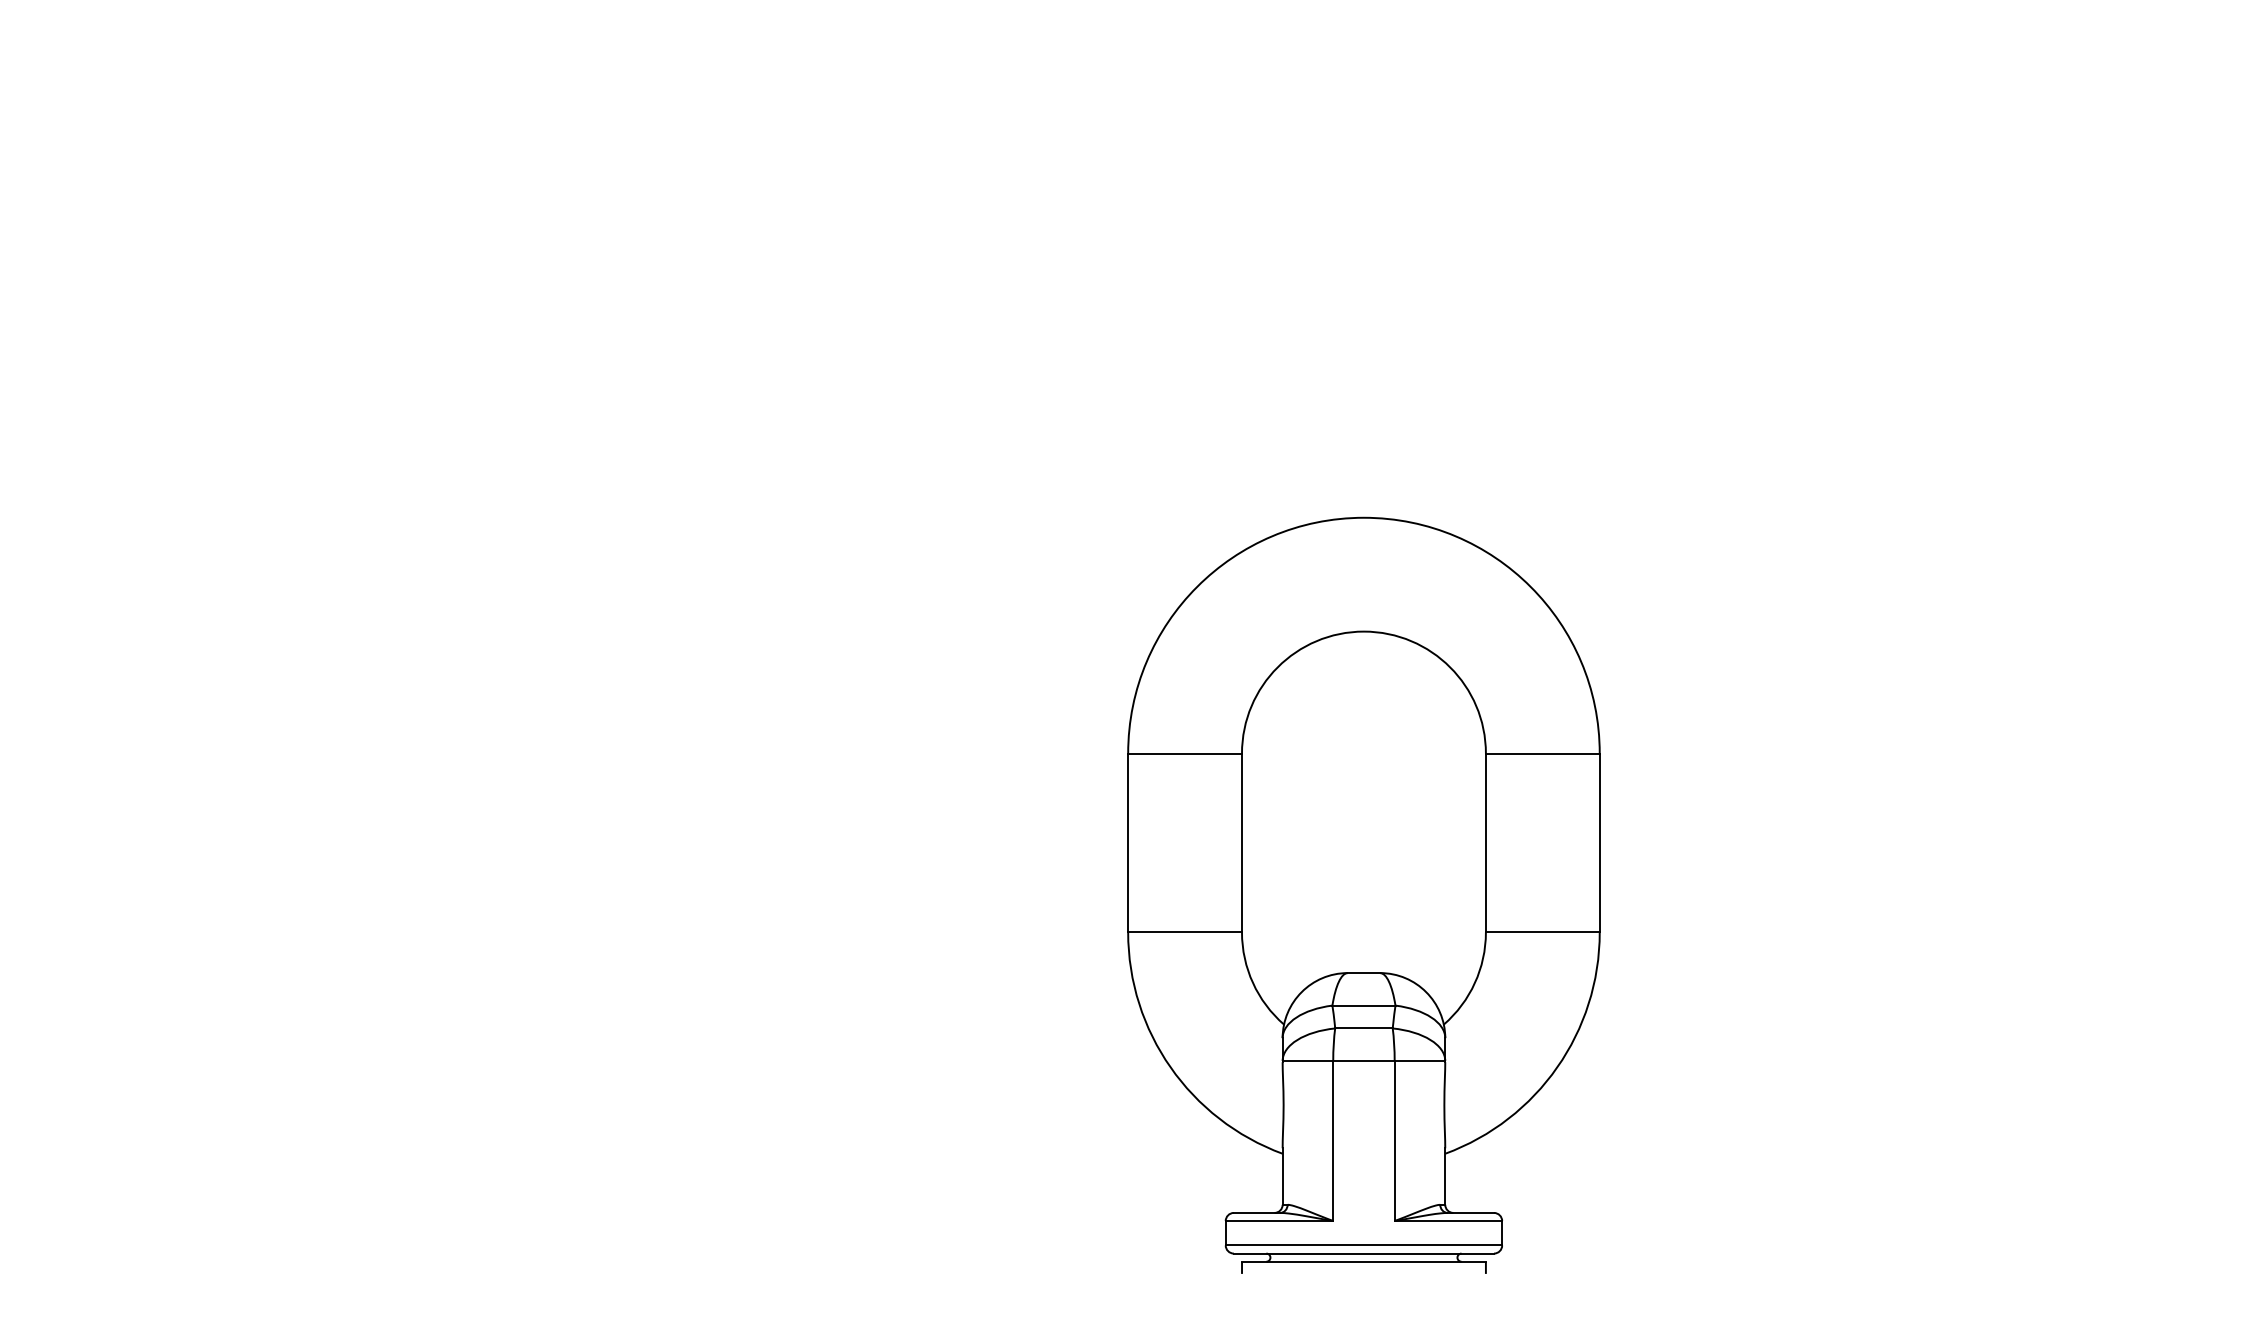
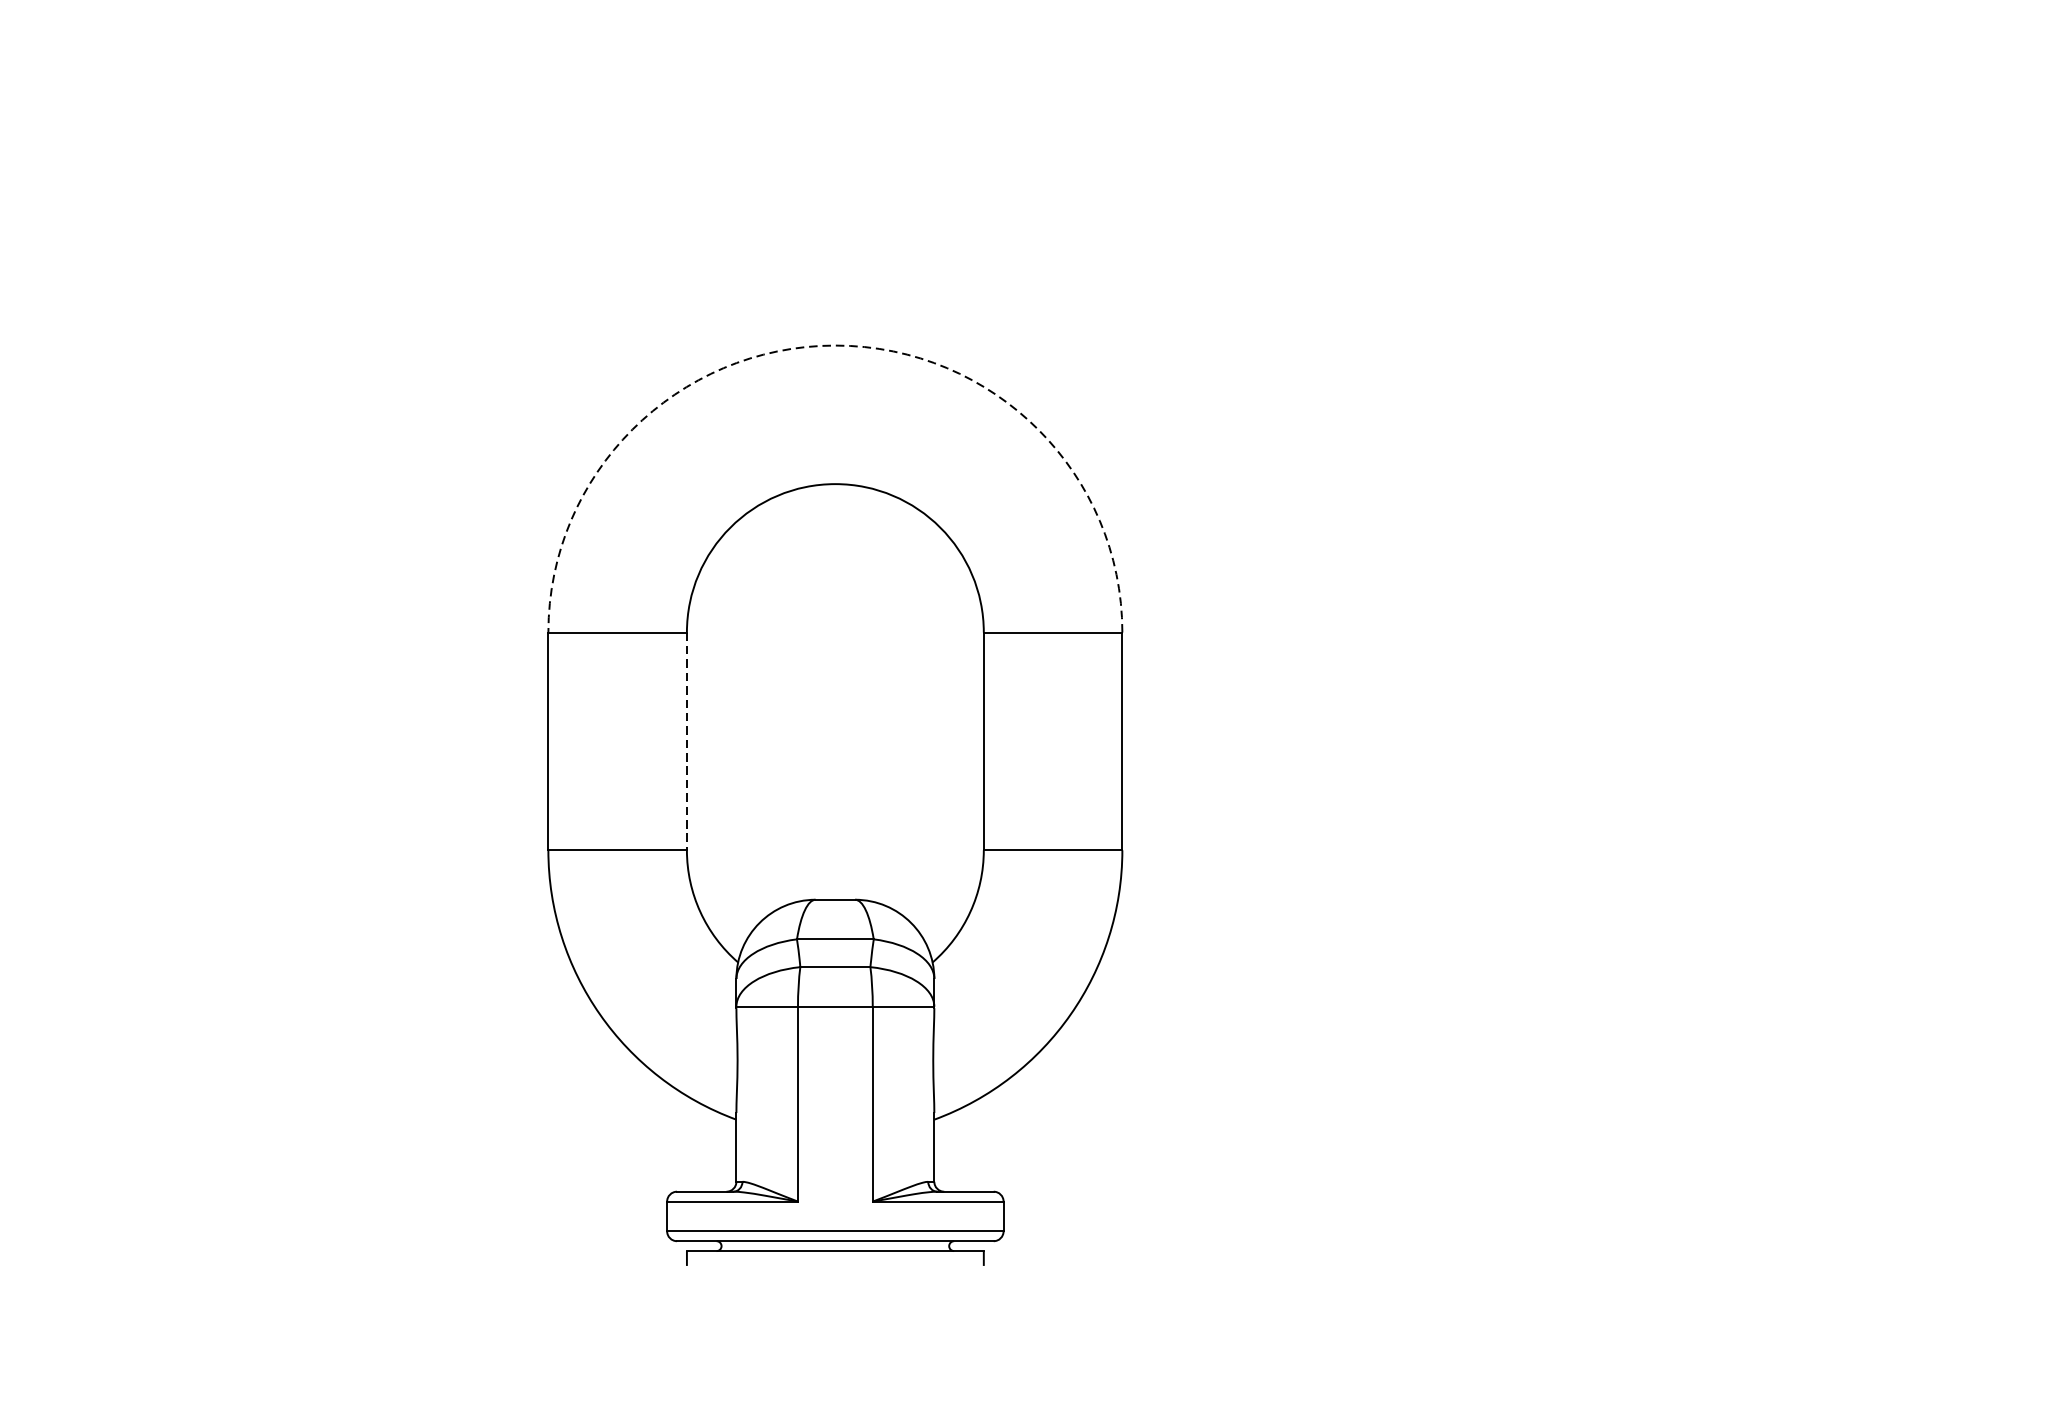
arc: (1363, 517) -> (834, 345), solid -> dashed
line: (1242, 843) -> (687, 742), solid -> dashed

